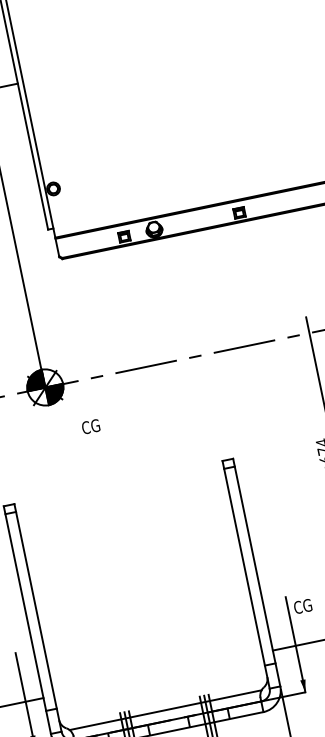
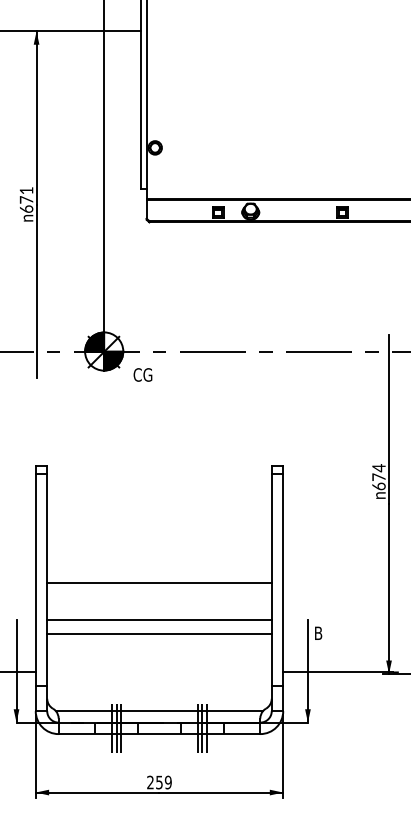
text: (90, 426) -> (142, 374), moved
line: (140, 590) -> (159, 582), added
text: (302, 606) -> (323, 633), CG -> B
line: (148, 625) -> (159, 619), added
line: (150, 638) -> (159, 633), added

